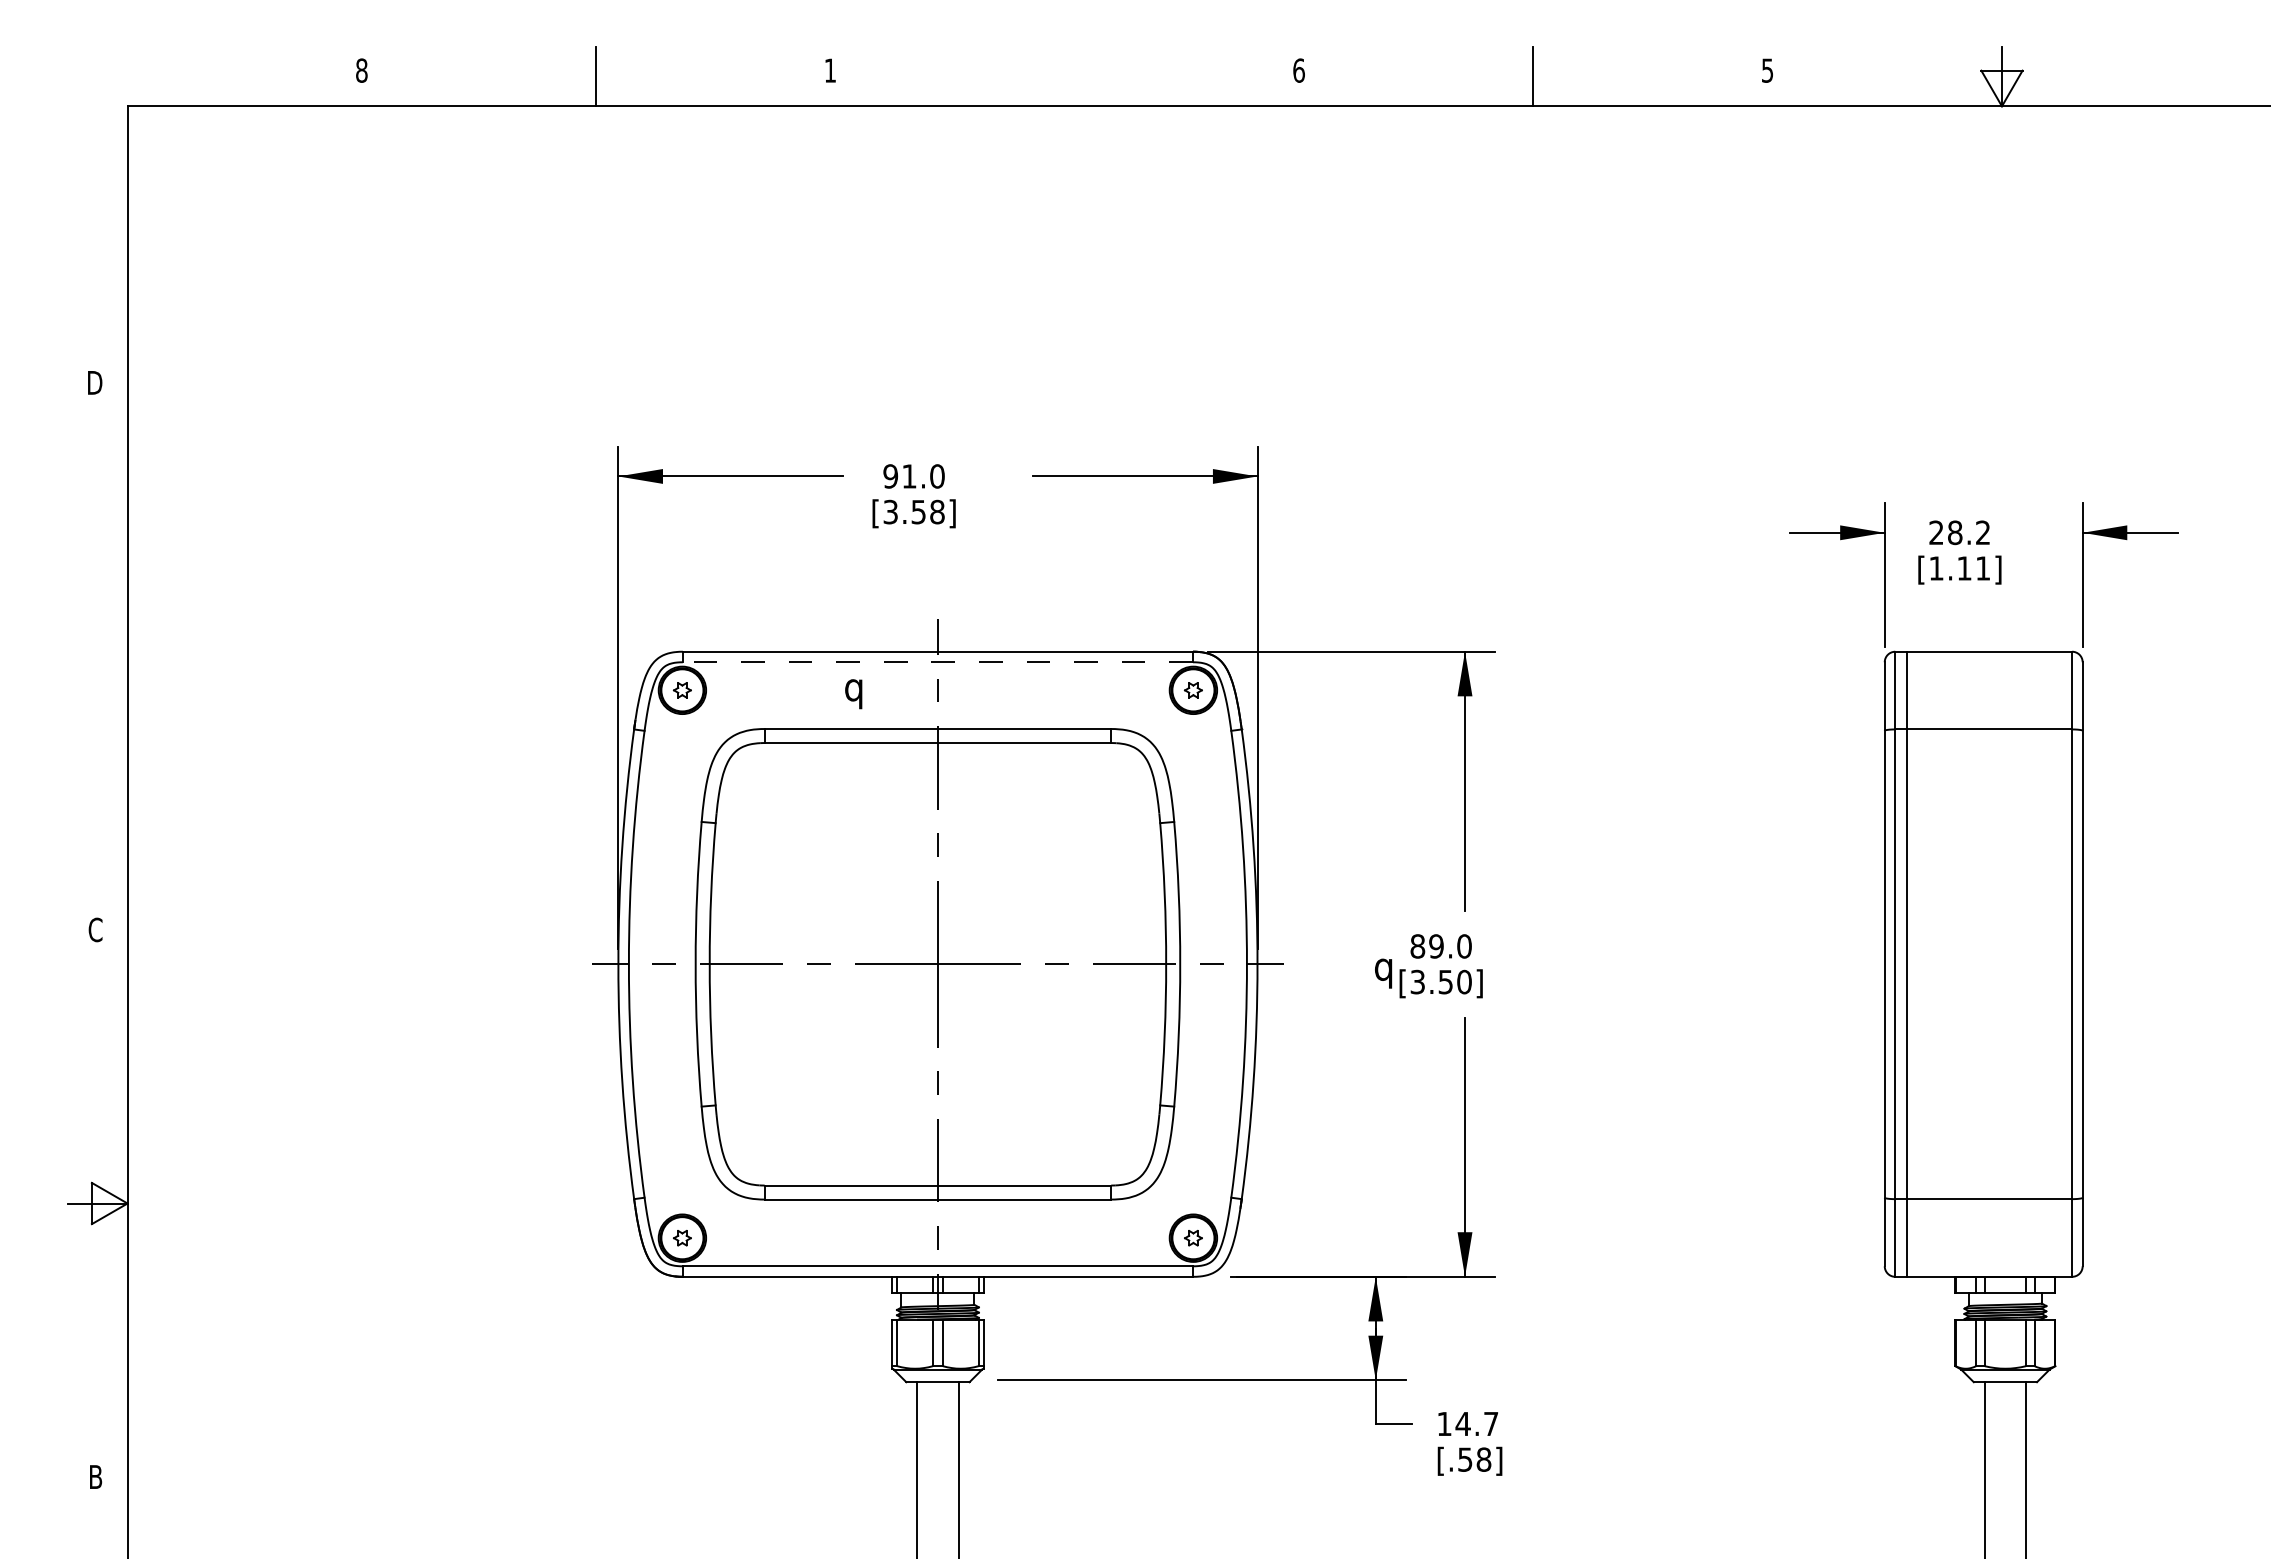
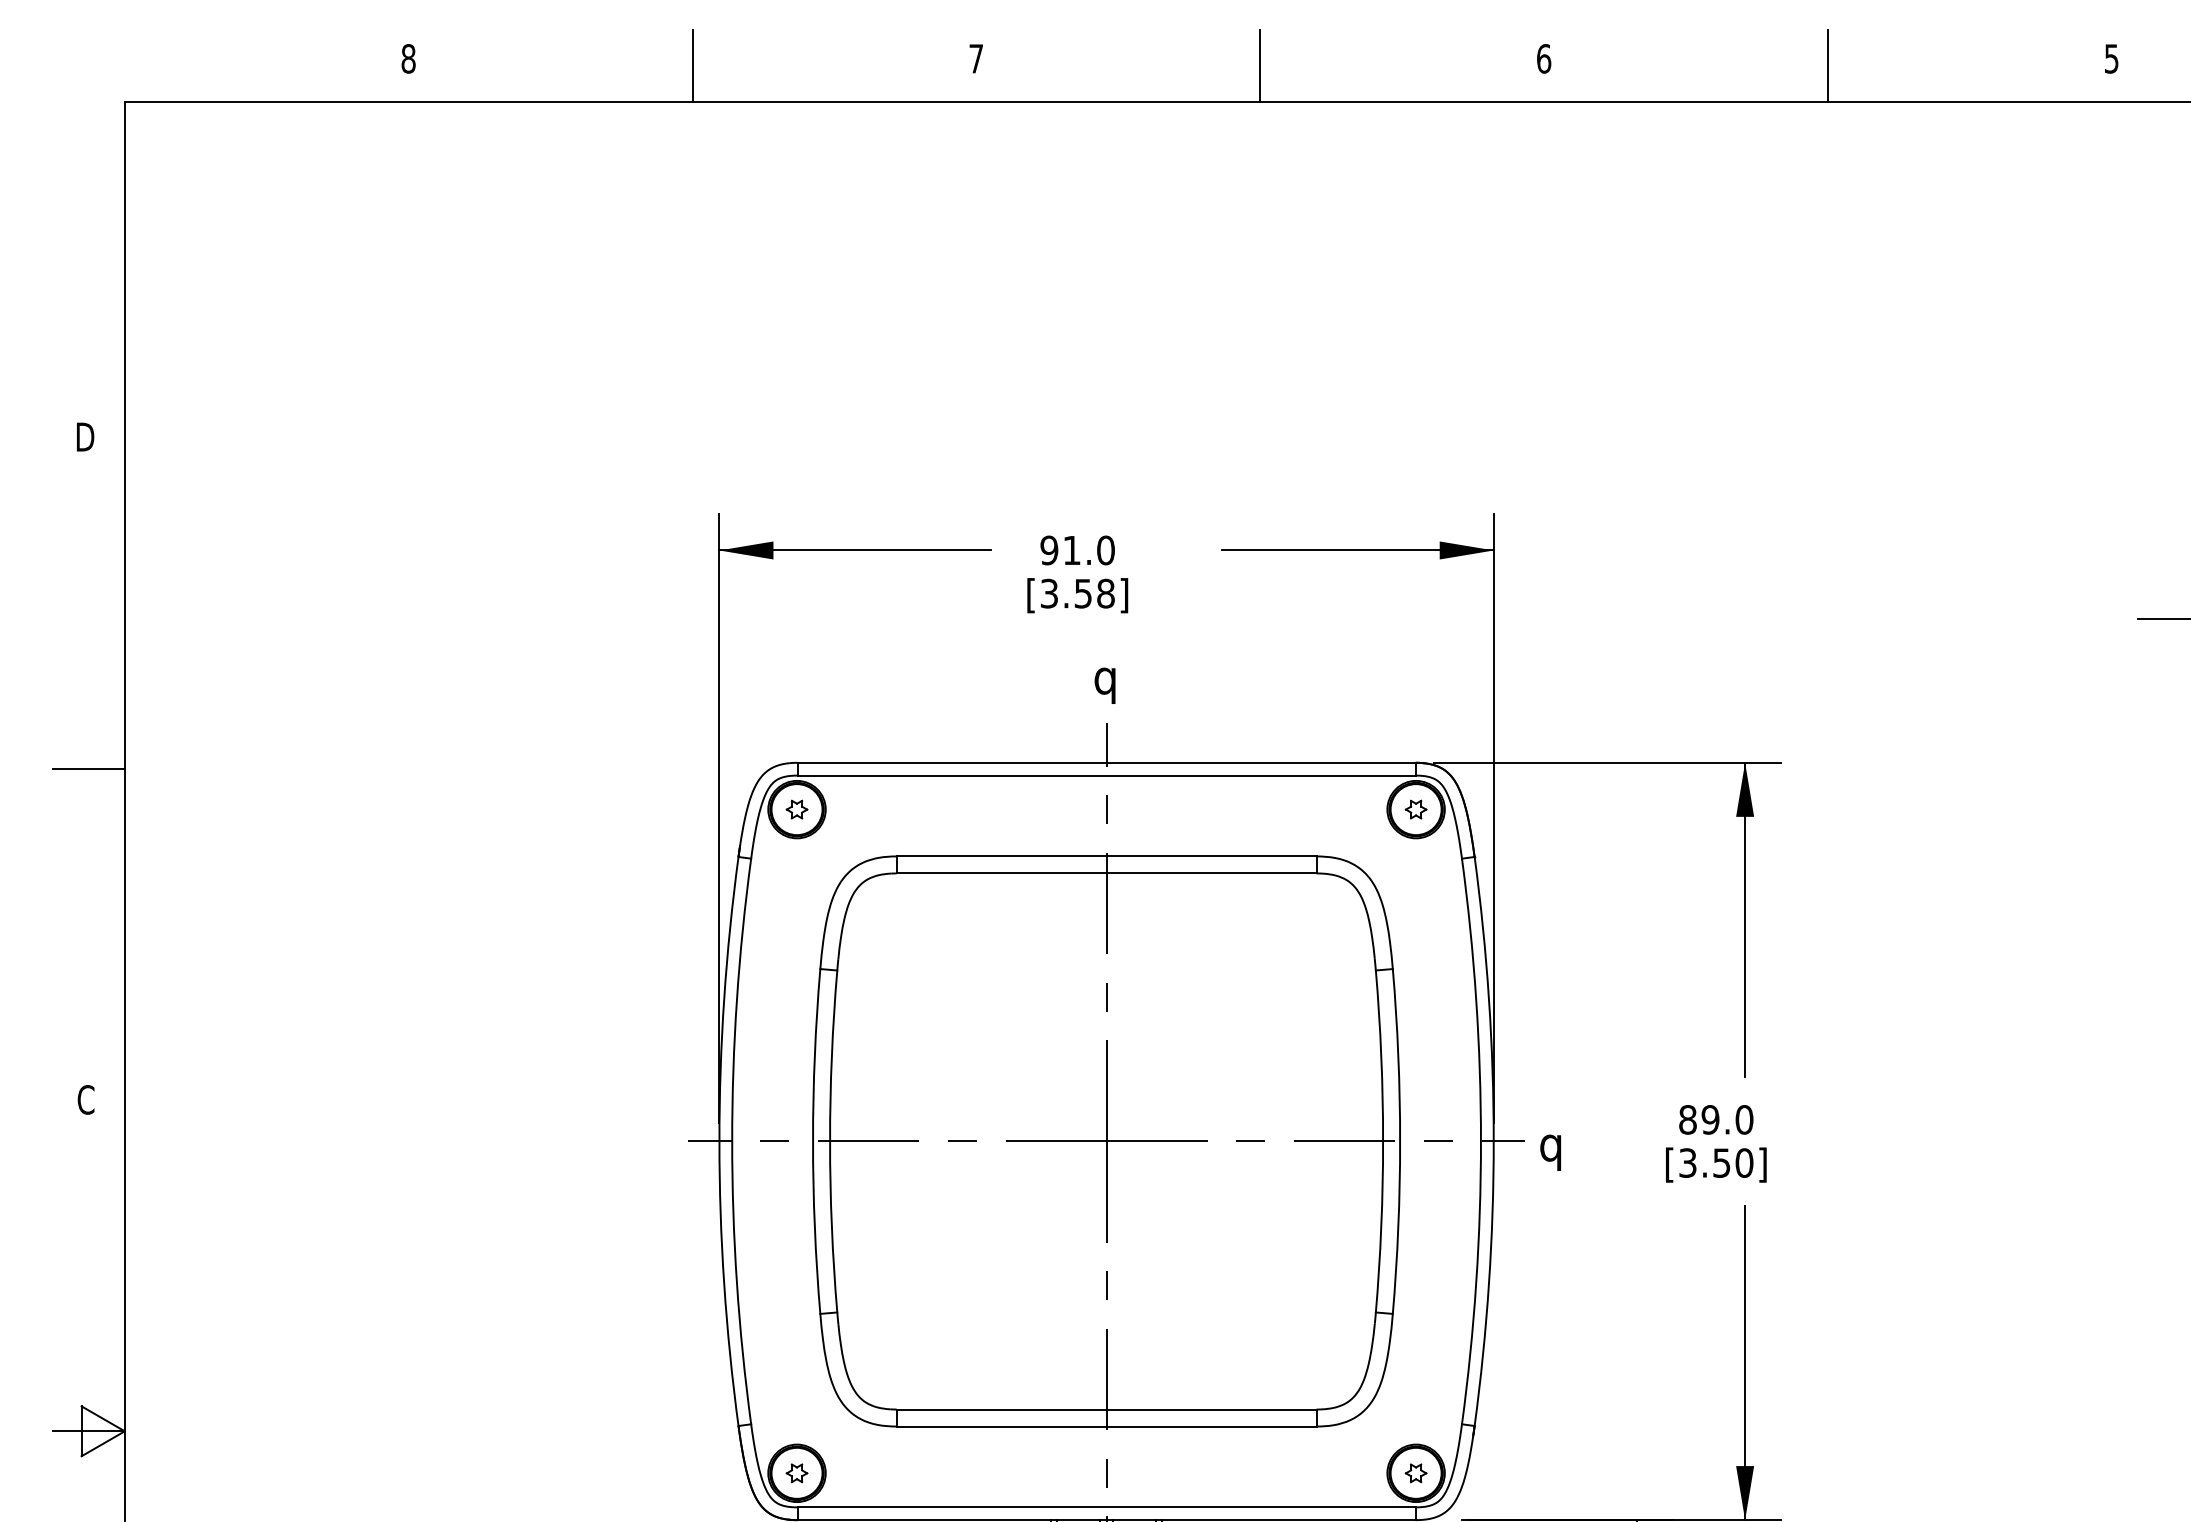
text: (830, 70) -> (976, 58), 1 -> 7
line: (1064, 76) -> (1259, 65), added
line: (97, 656) -> (88, 768), added
line: (937, 662) -> (1106, 775), dashed -> solid
text: (853, 694) -> (1104, 686), moved
text: (1383, 973) -> (1550, 1152), moved

